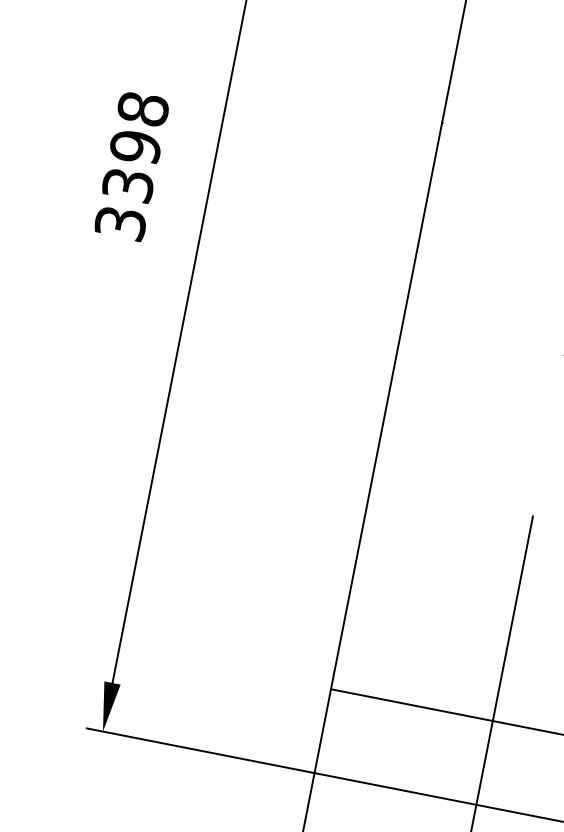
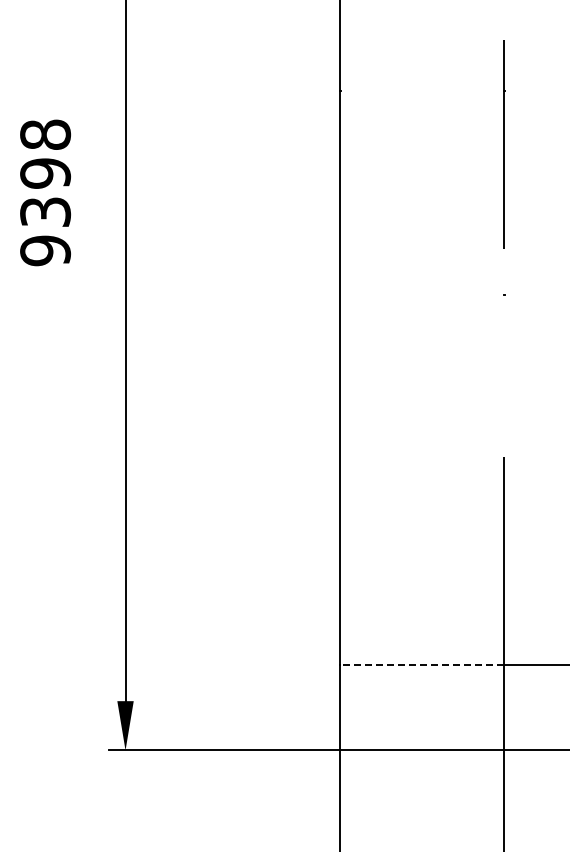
text: (120, 223) -> (45, 250), 3398 -> 9398
line: (411, 705) -> (421, 665), solid -> dashed

